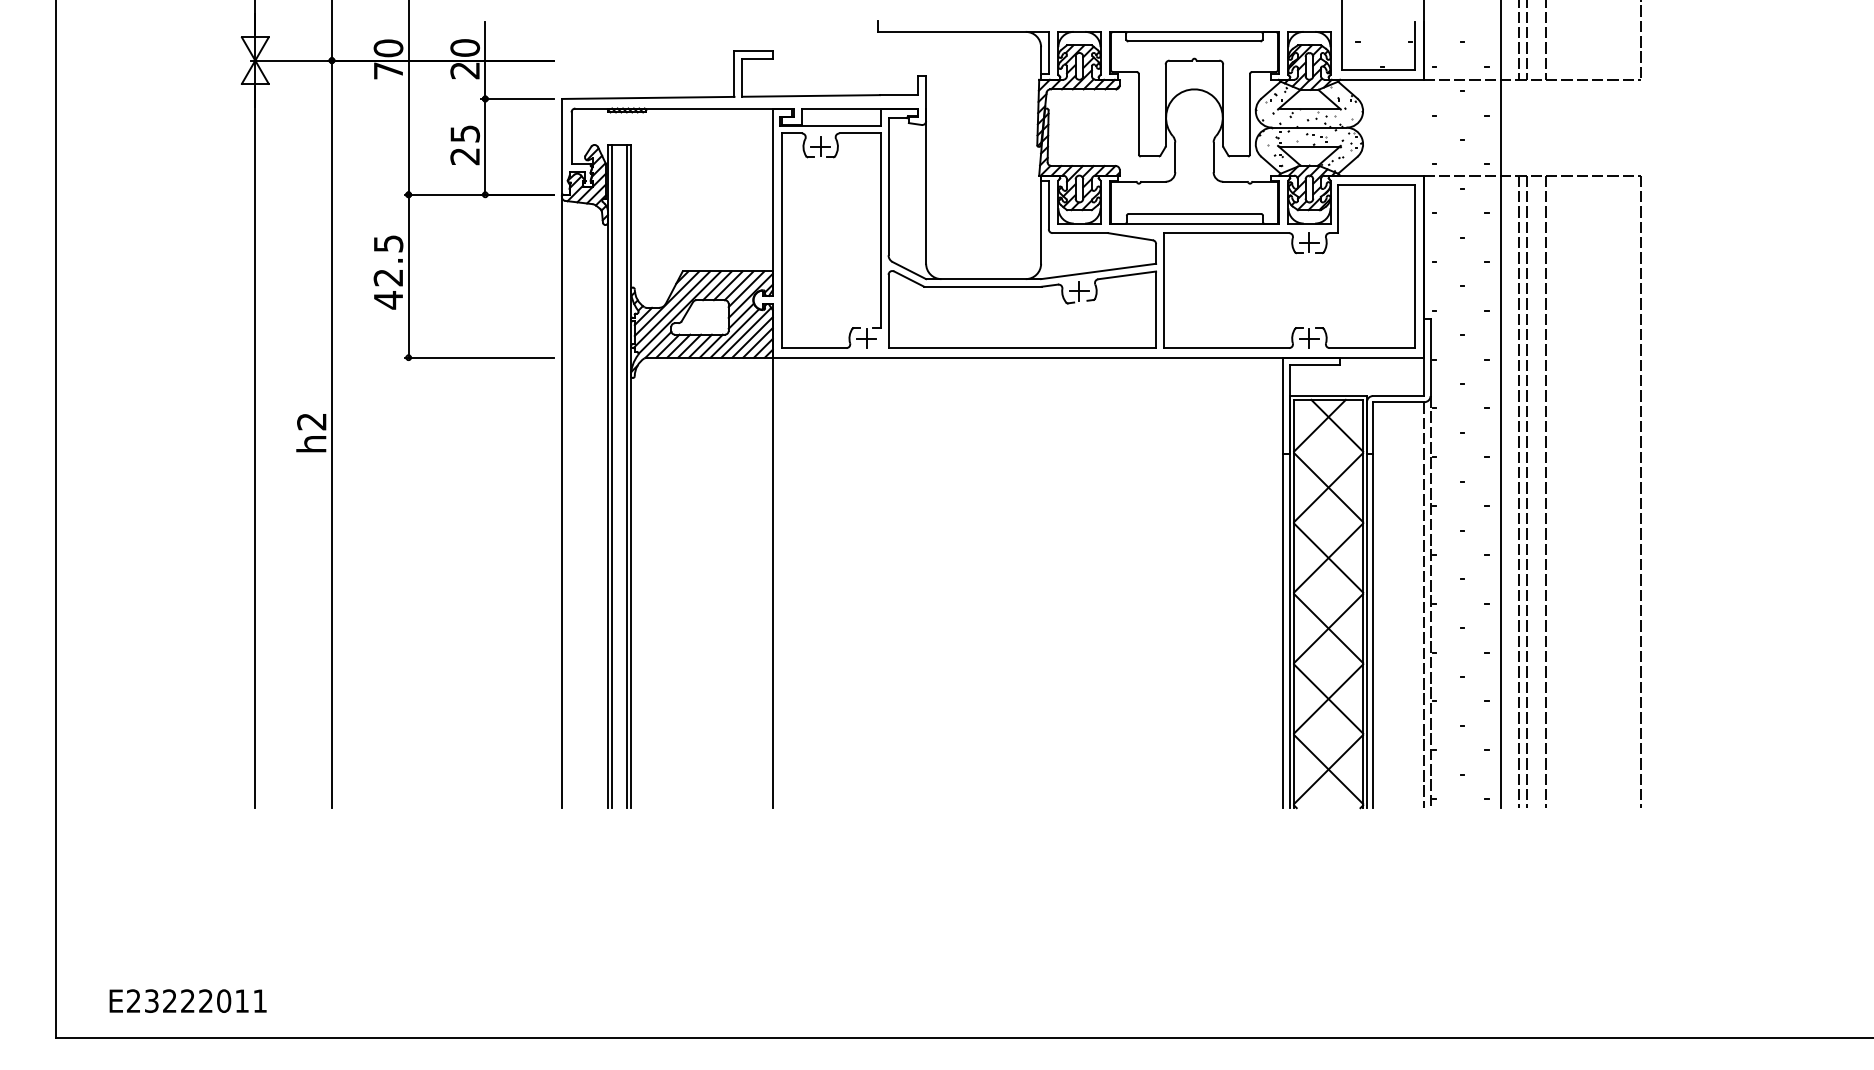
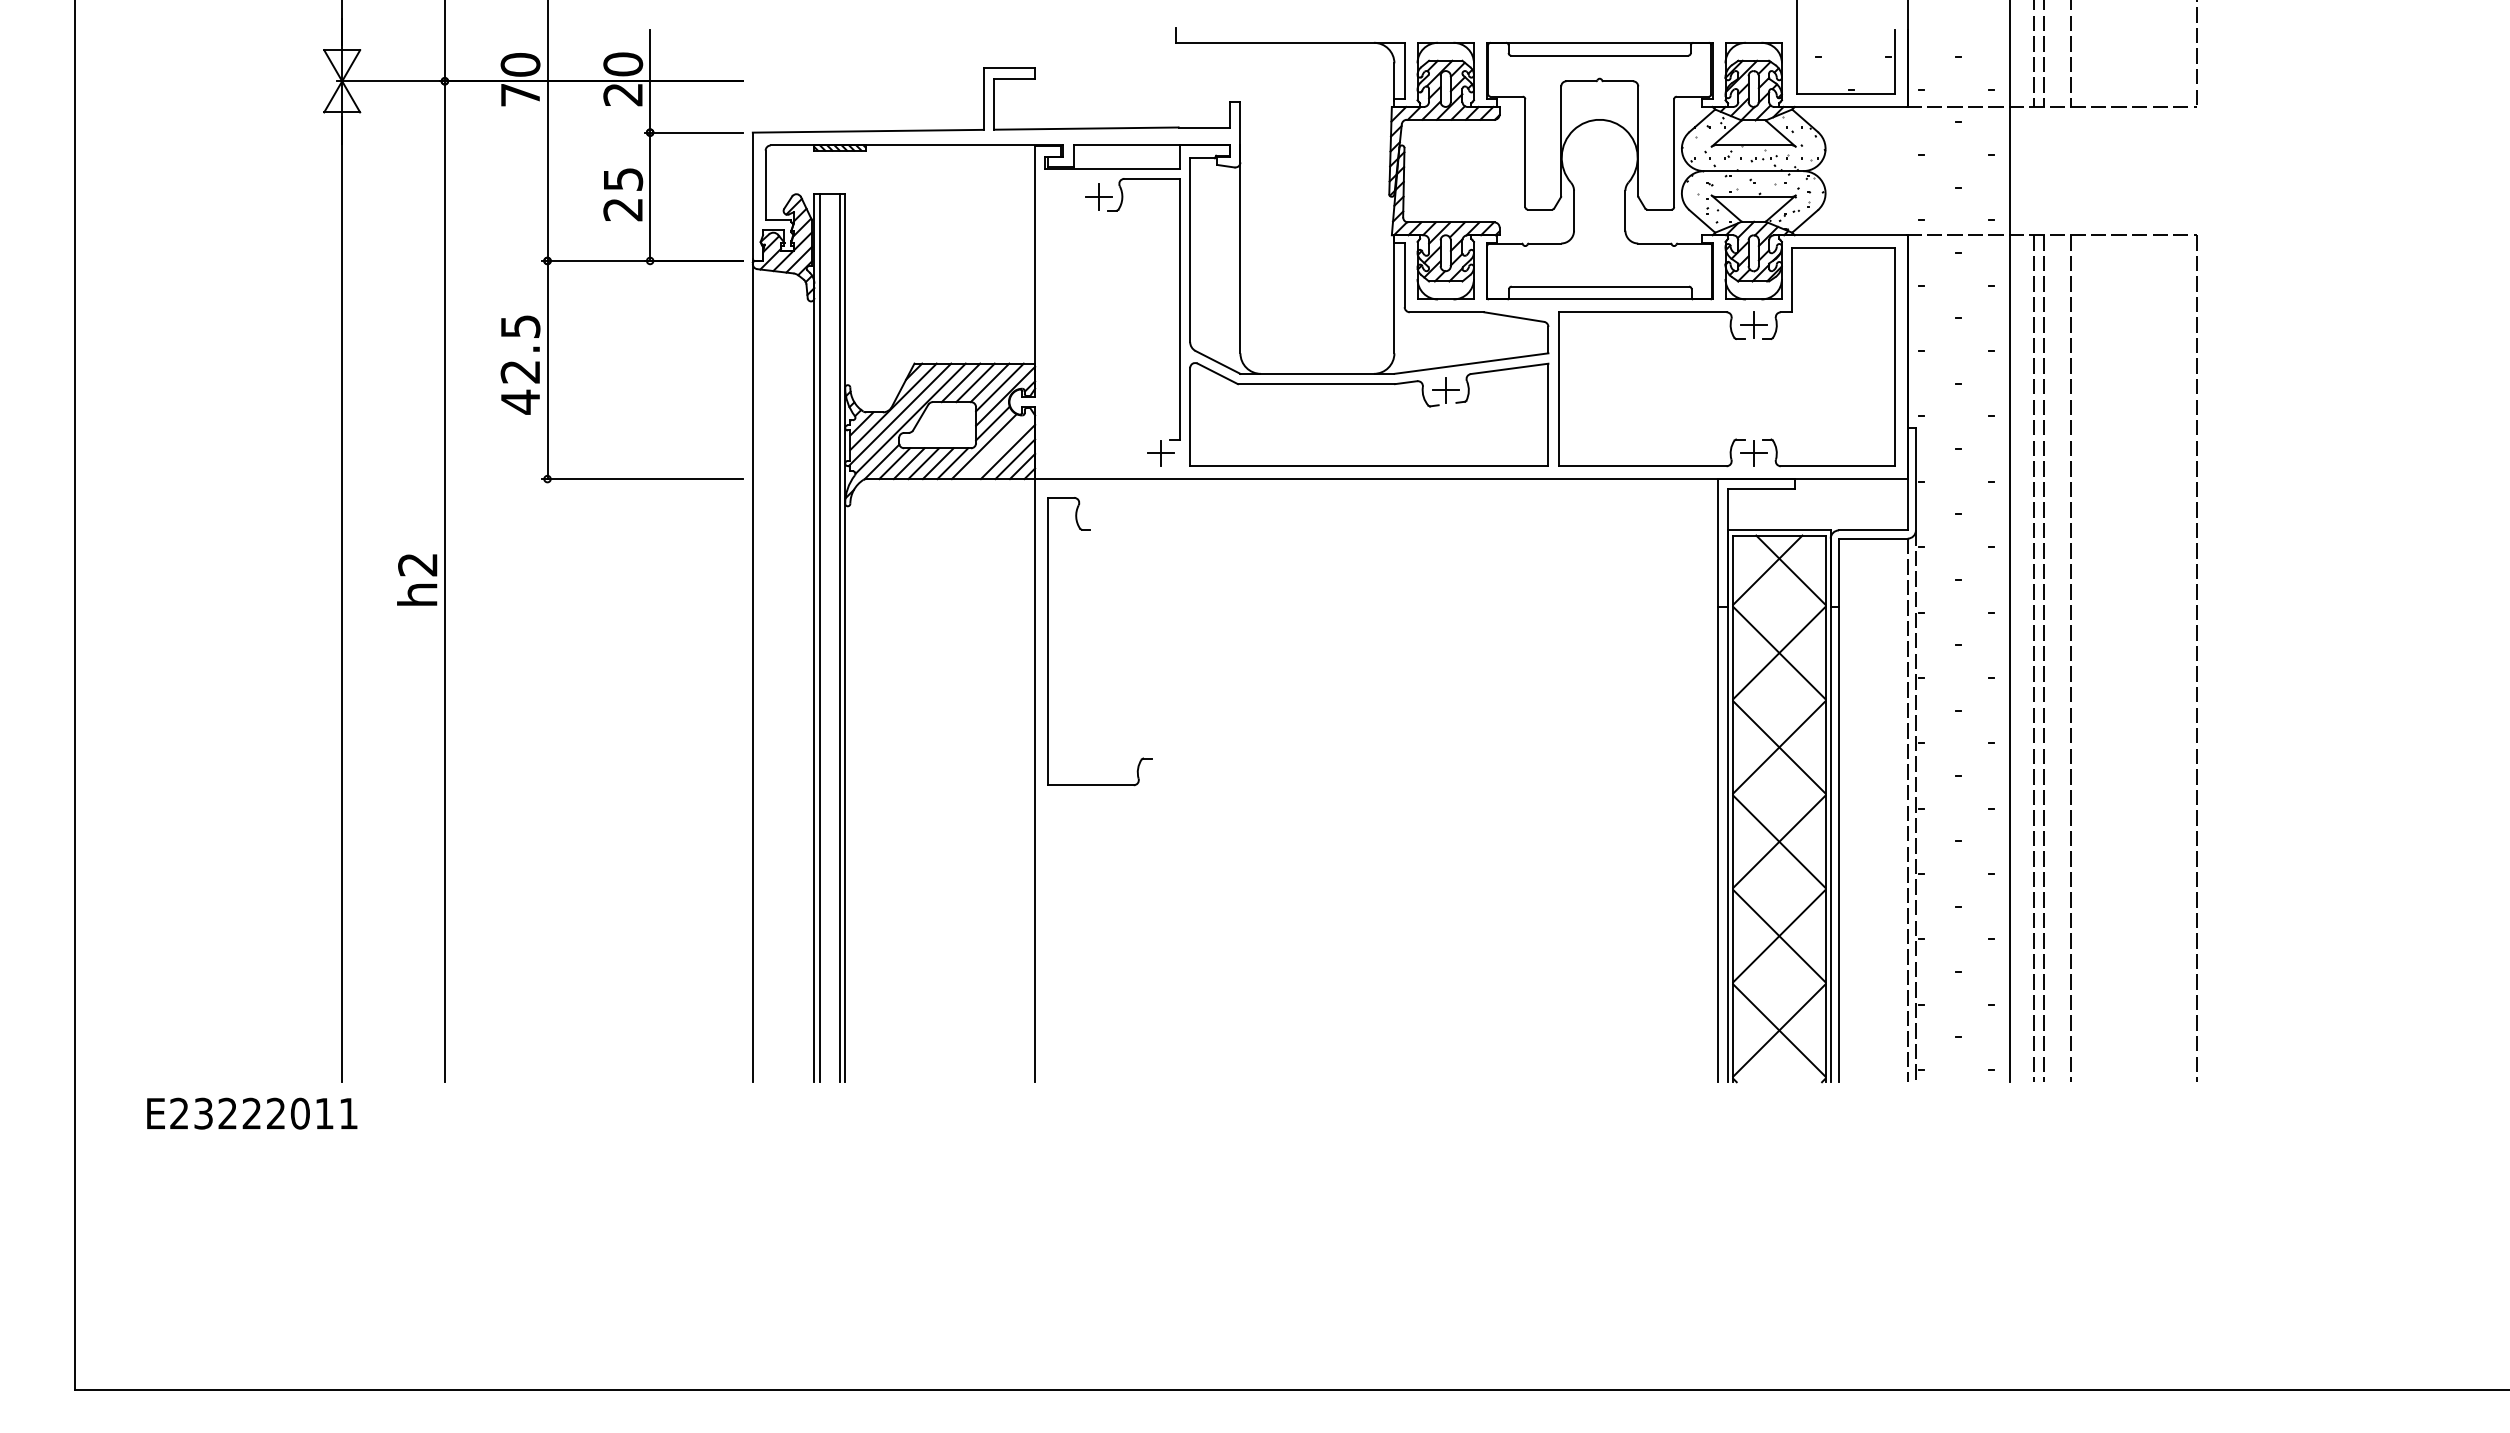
part: (782, 240) -> (1048, 641), moved
line: (746, 332) -> (999, 445), removed
text: (188, 1001) -> (252, 1113), moved

